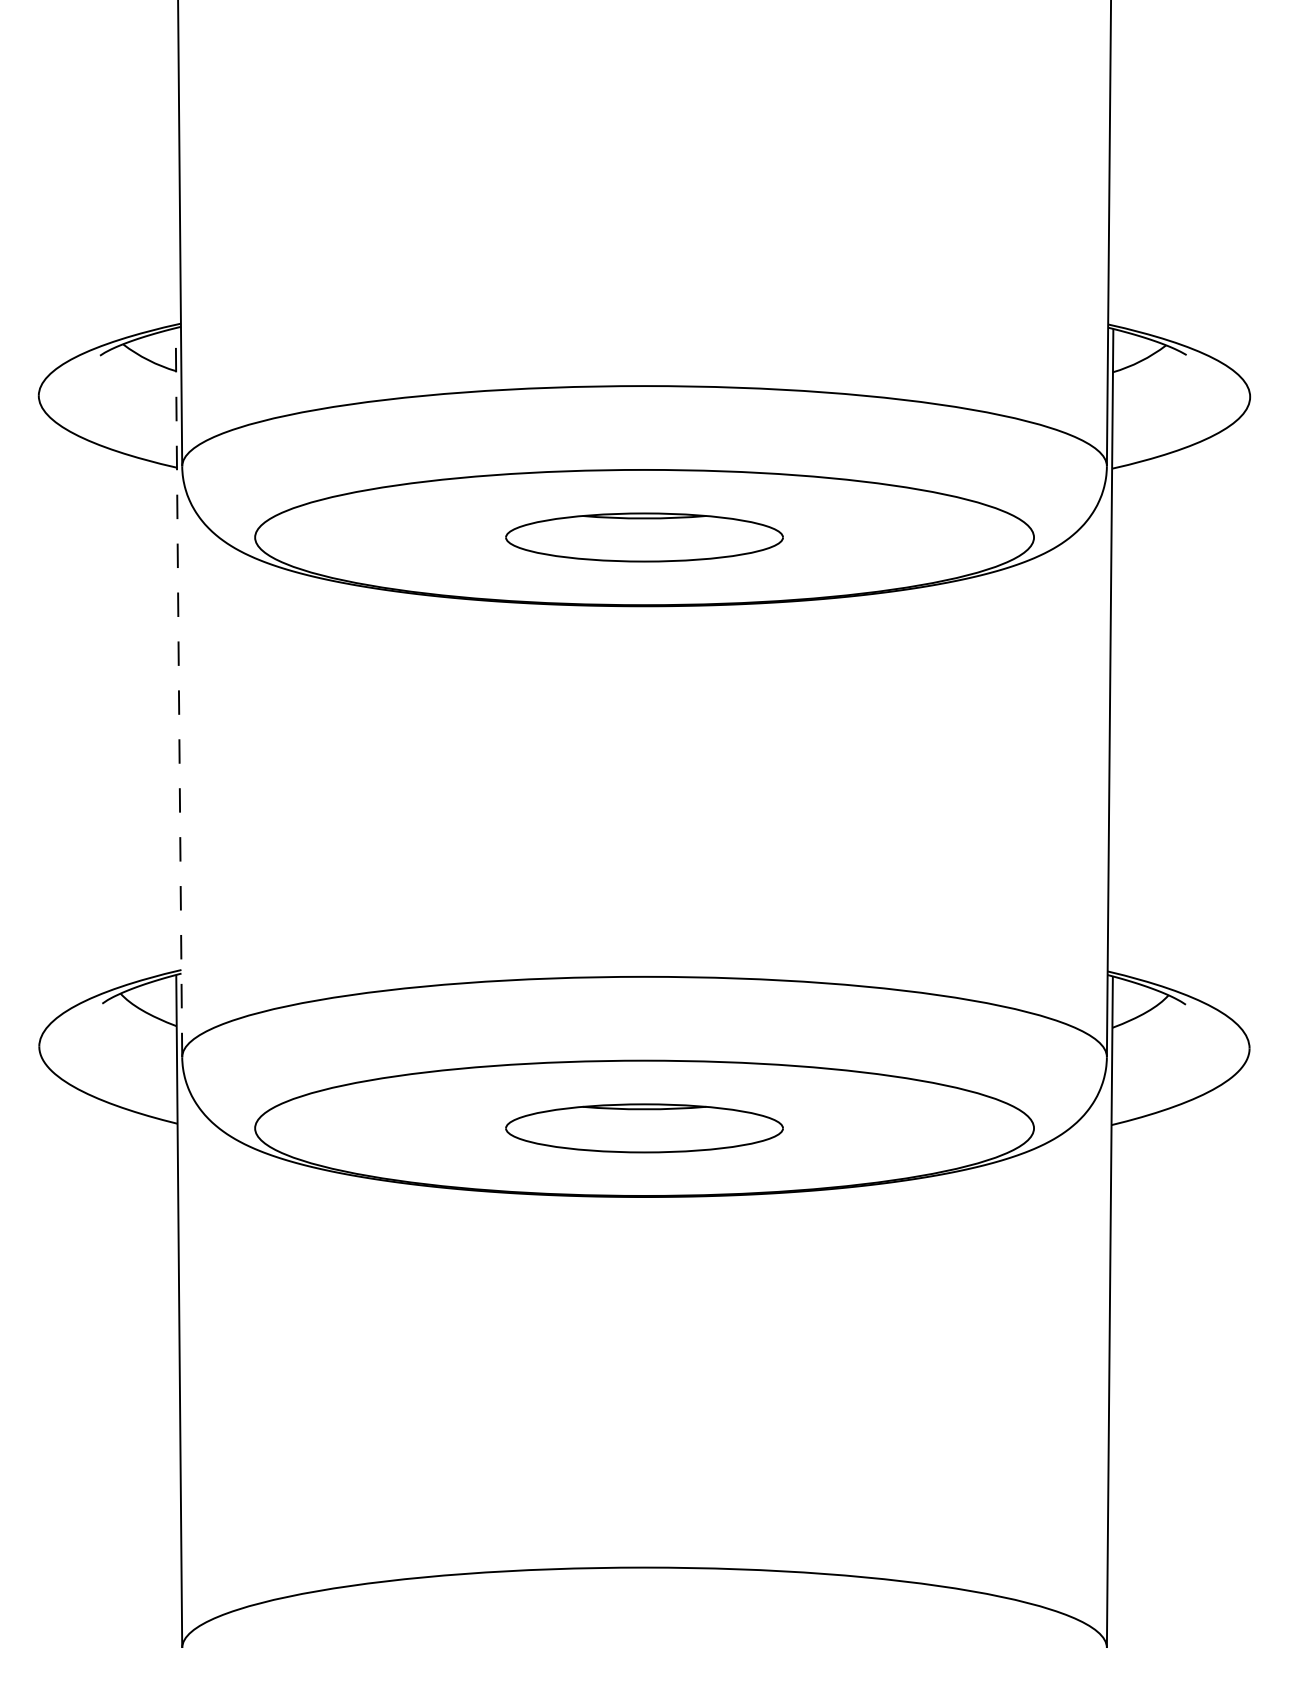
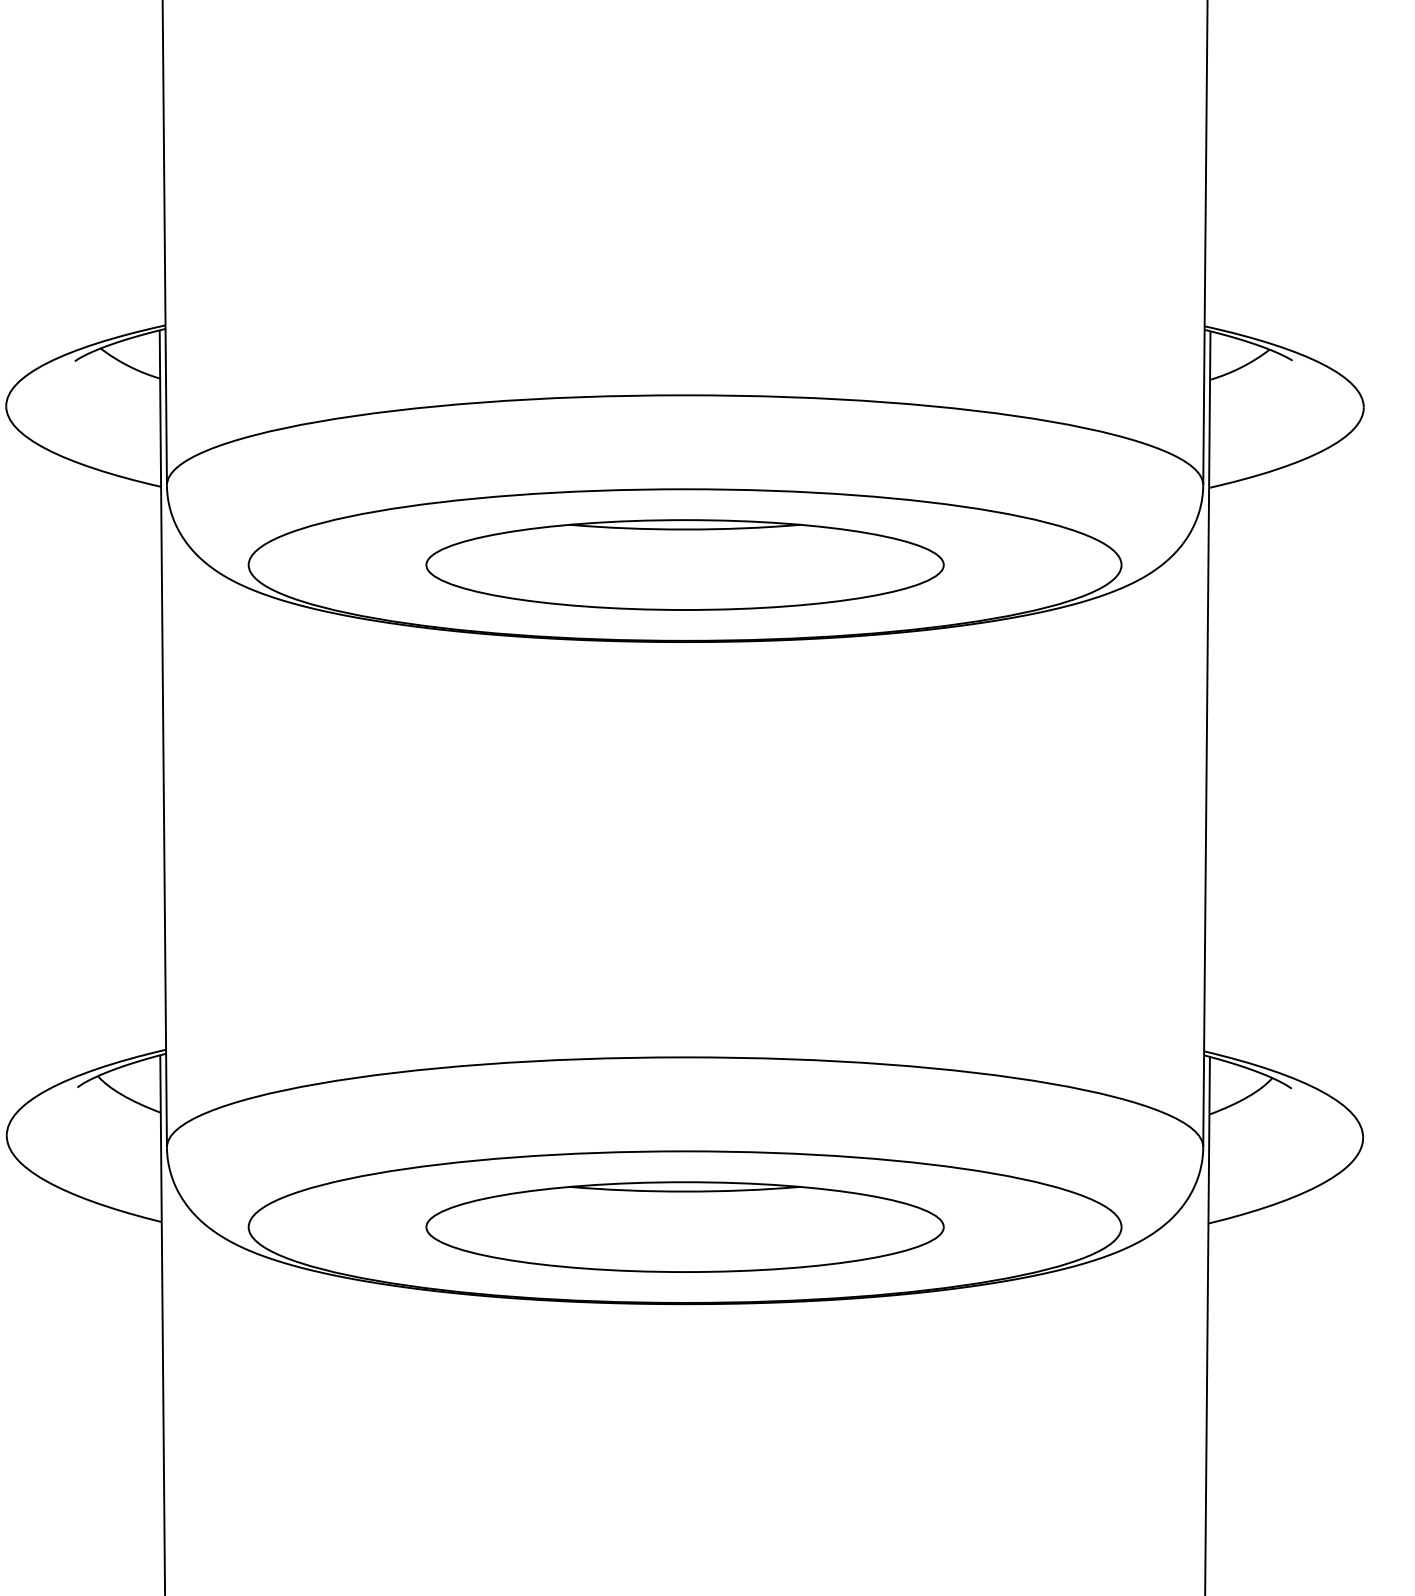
part: (644, 537) -> (685, 565), size x1.67
line: (178, 692) -> (162, 738), dashed -> solid
part: (644, 1128) -> (685, 1227), size x1.67

